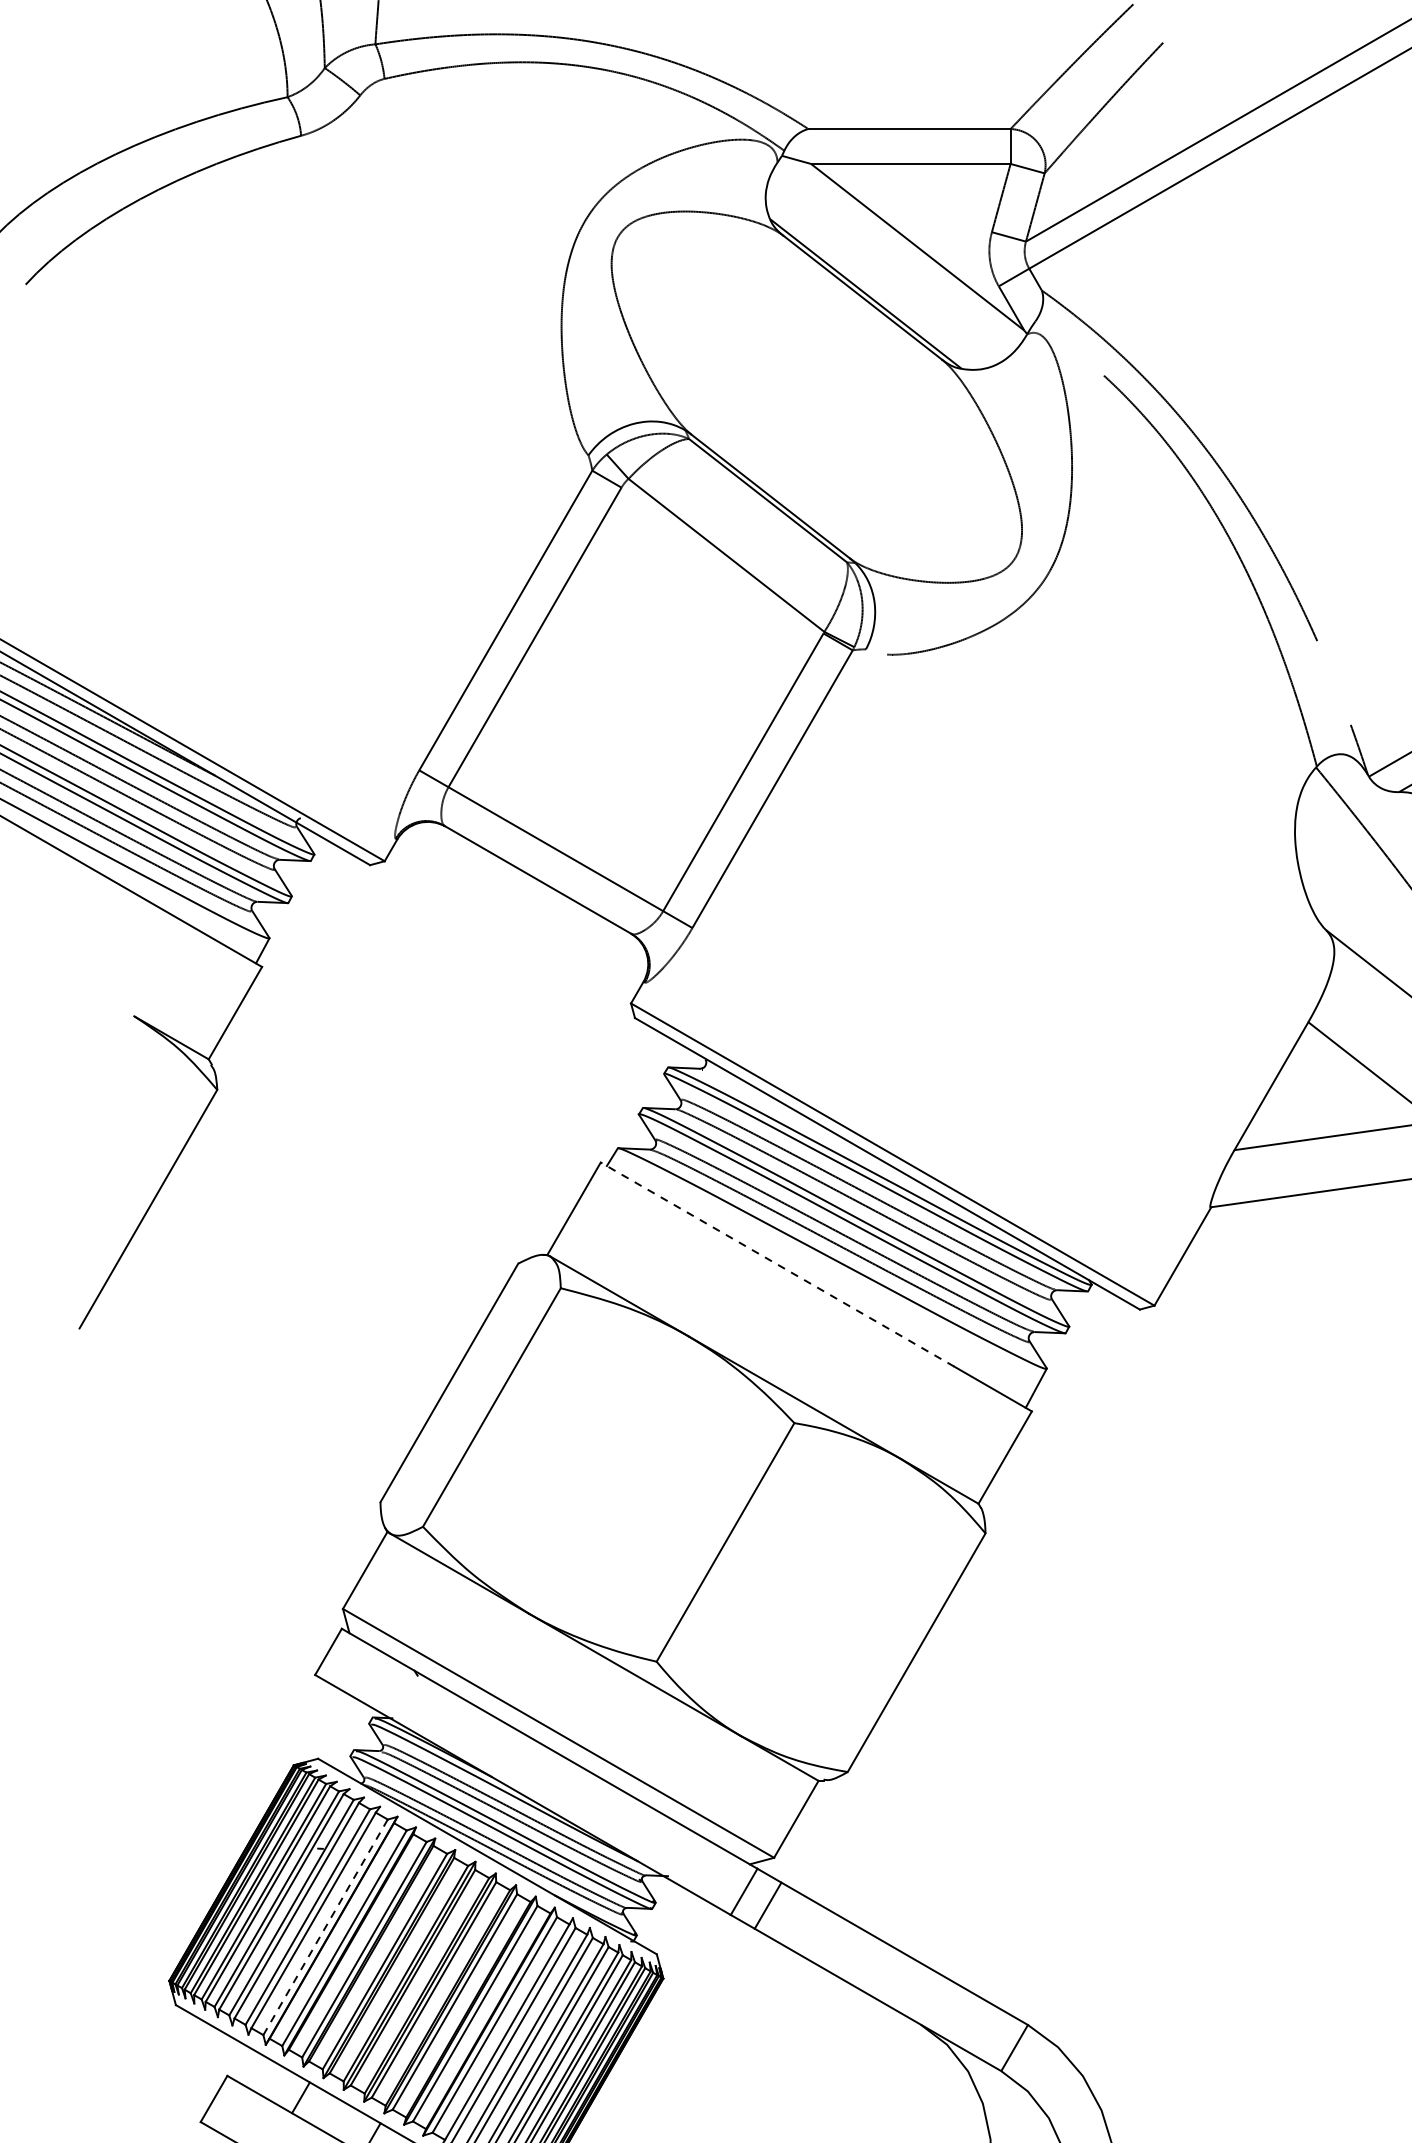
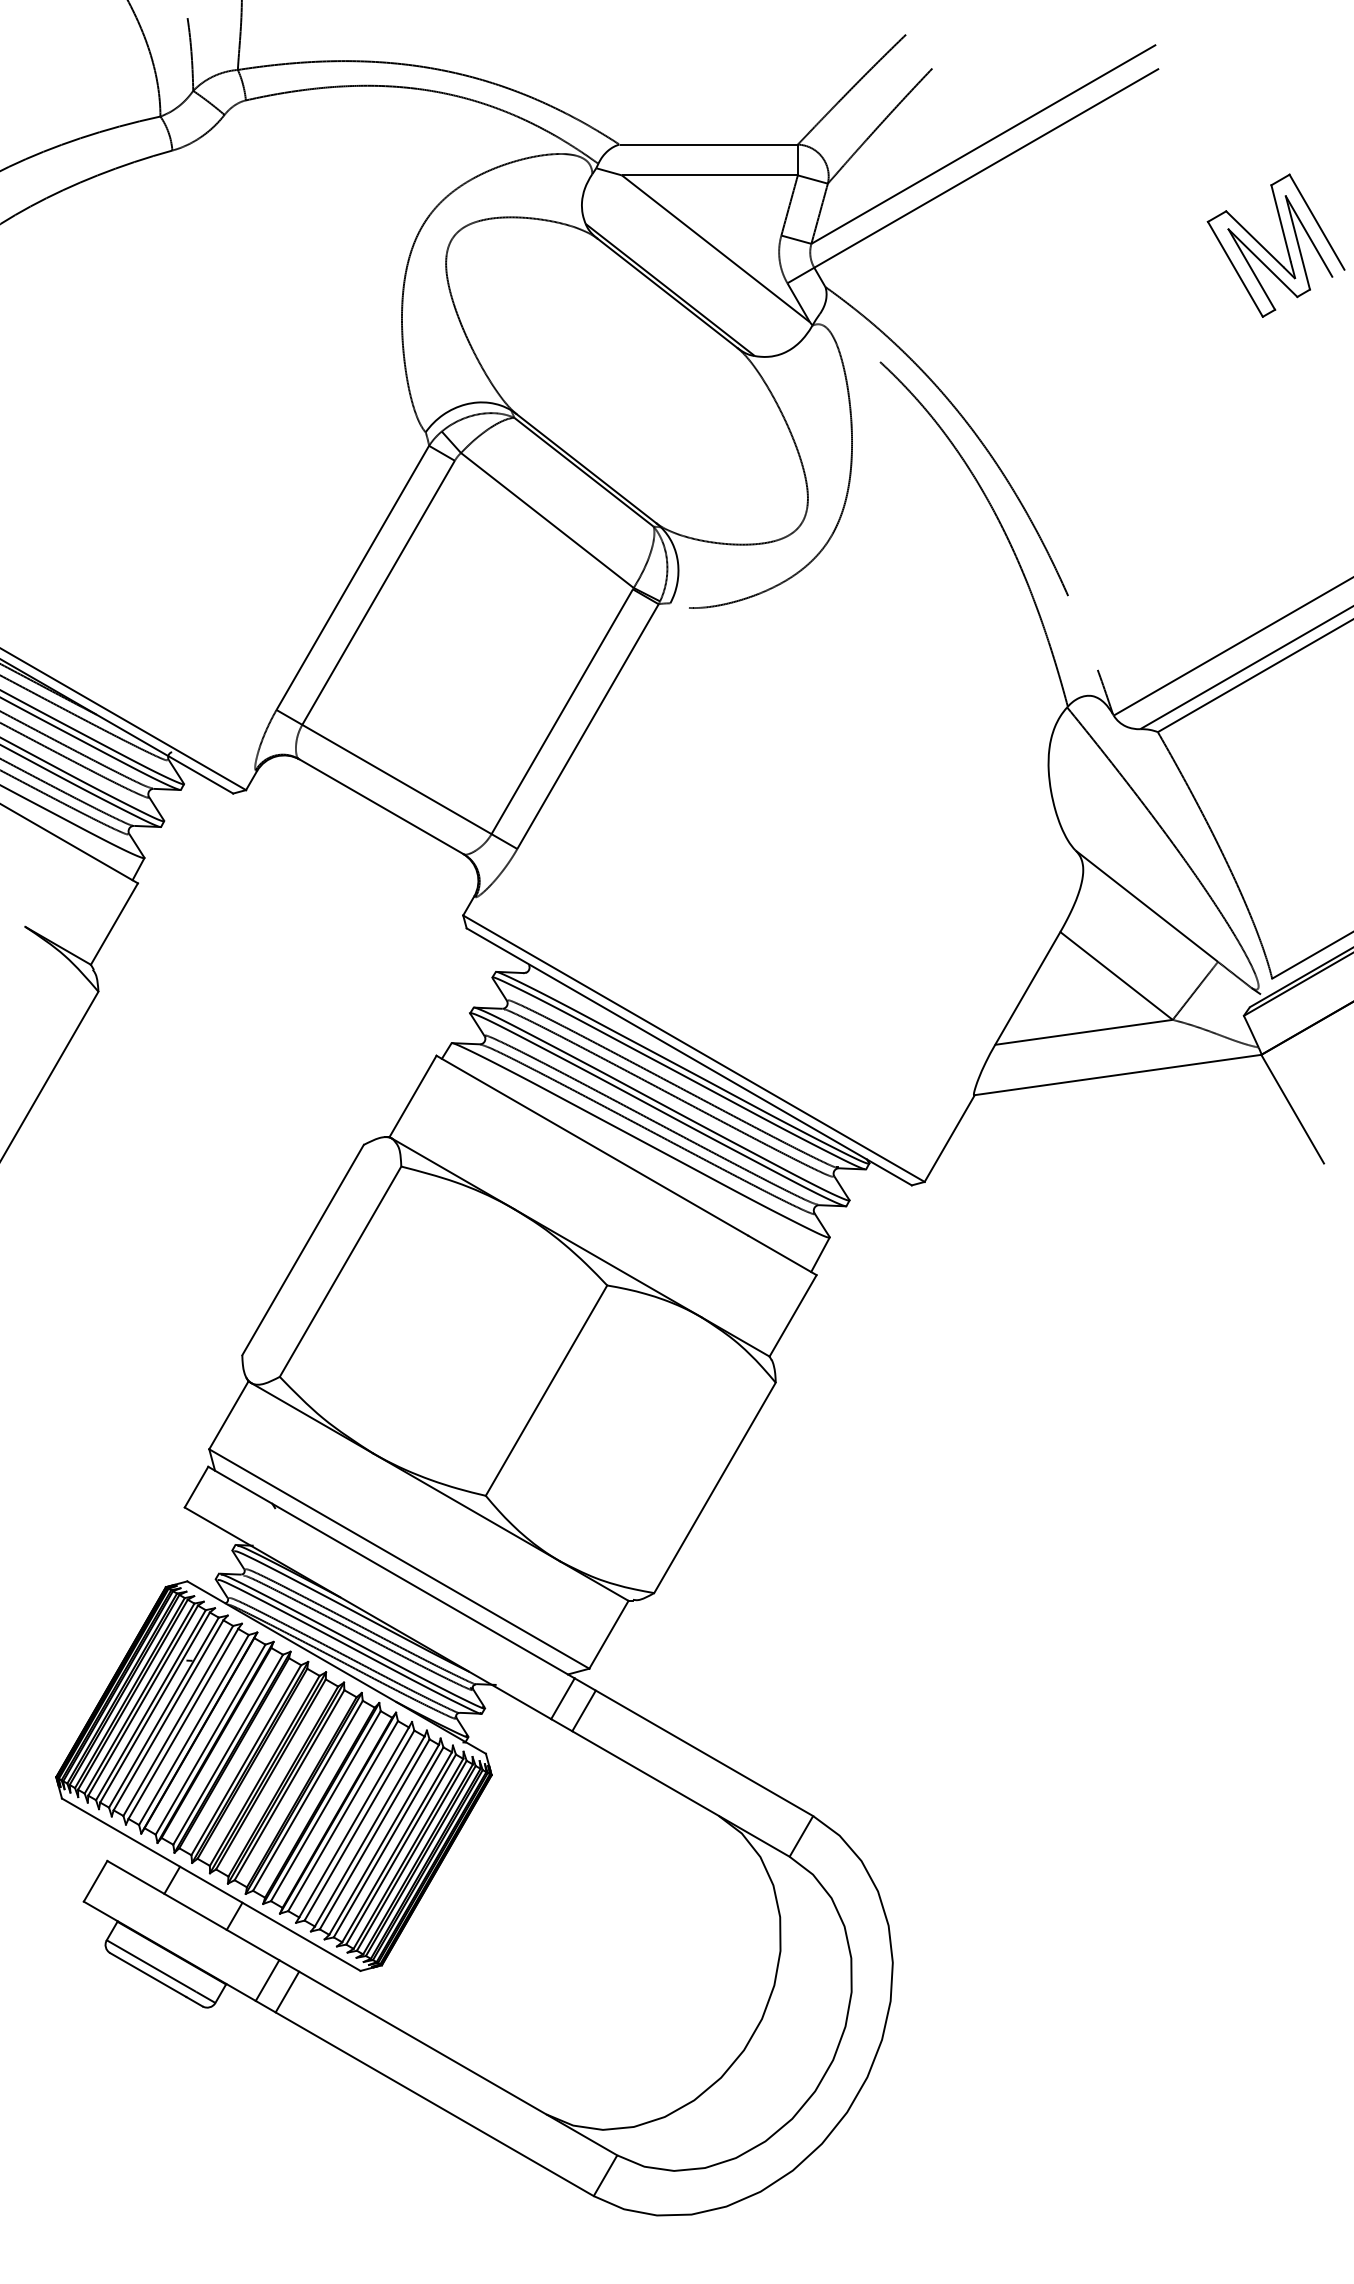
line: (777, 1264) -> (592, 1145), dashed -> solid
line: (325, 1926) -> (193, 1729), dashed -> solid

